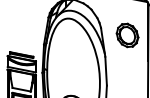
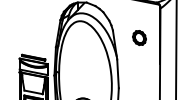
part: (127, 34) -> (139, 37), size x0.6

